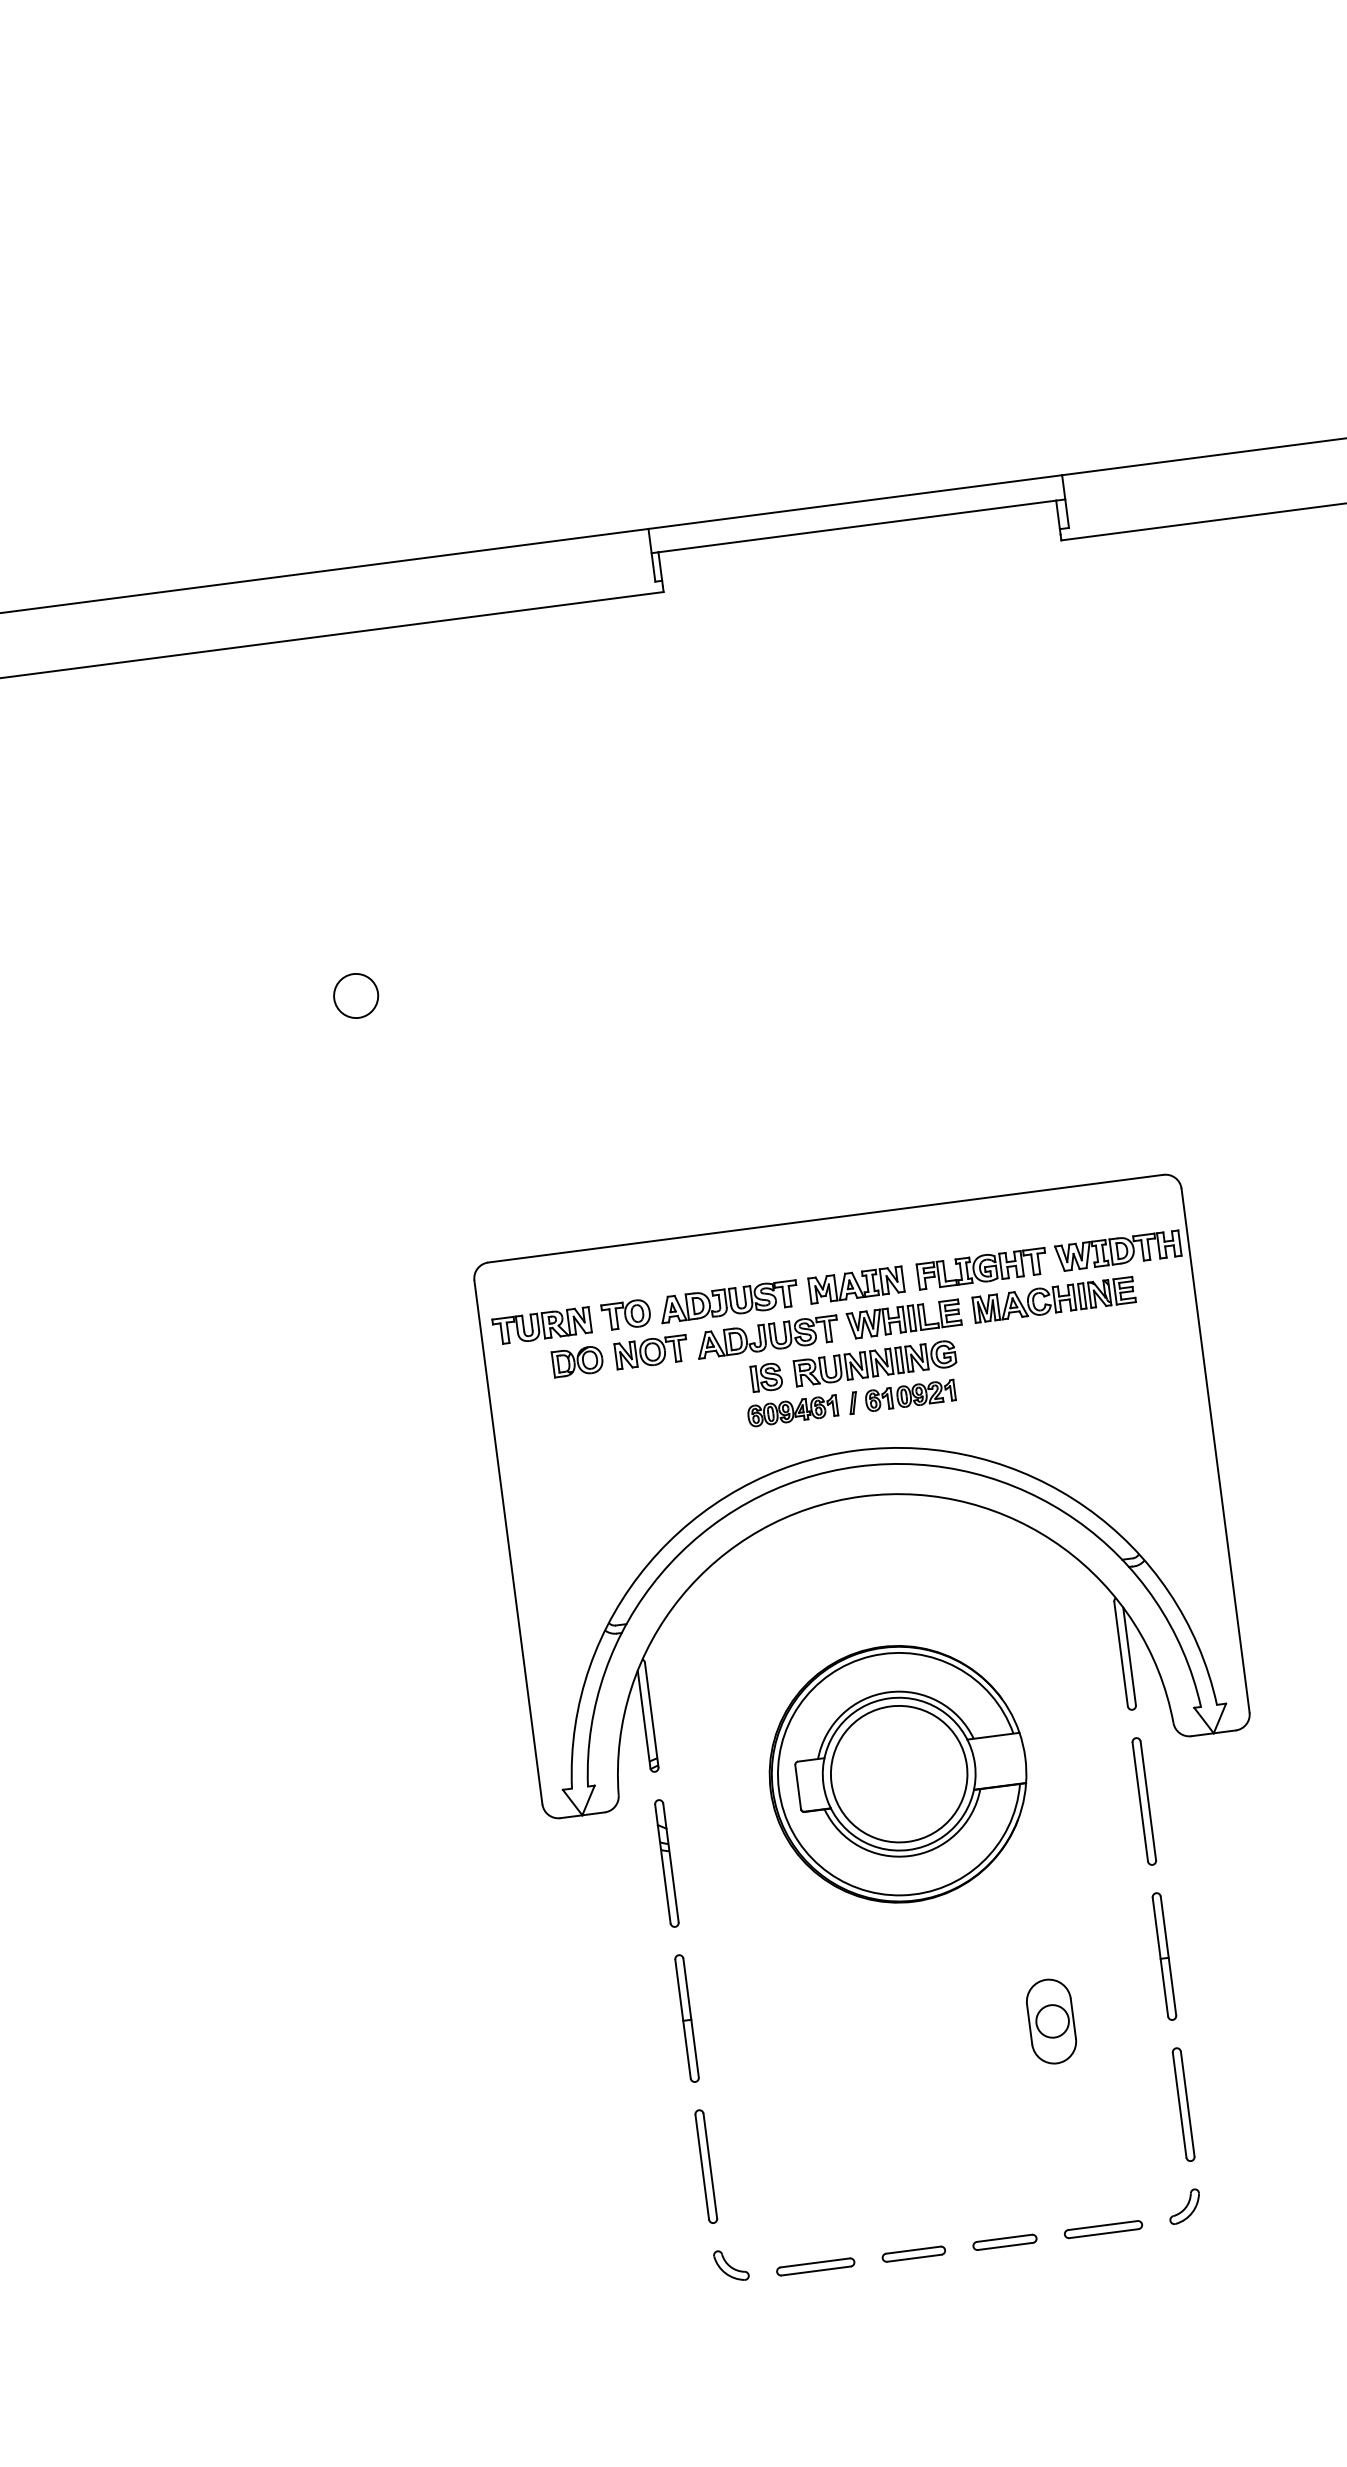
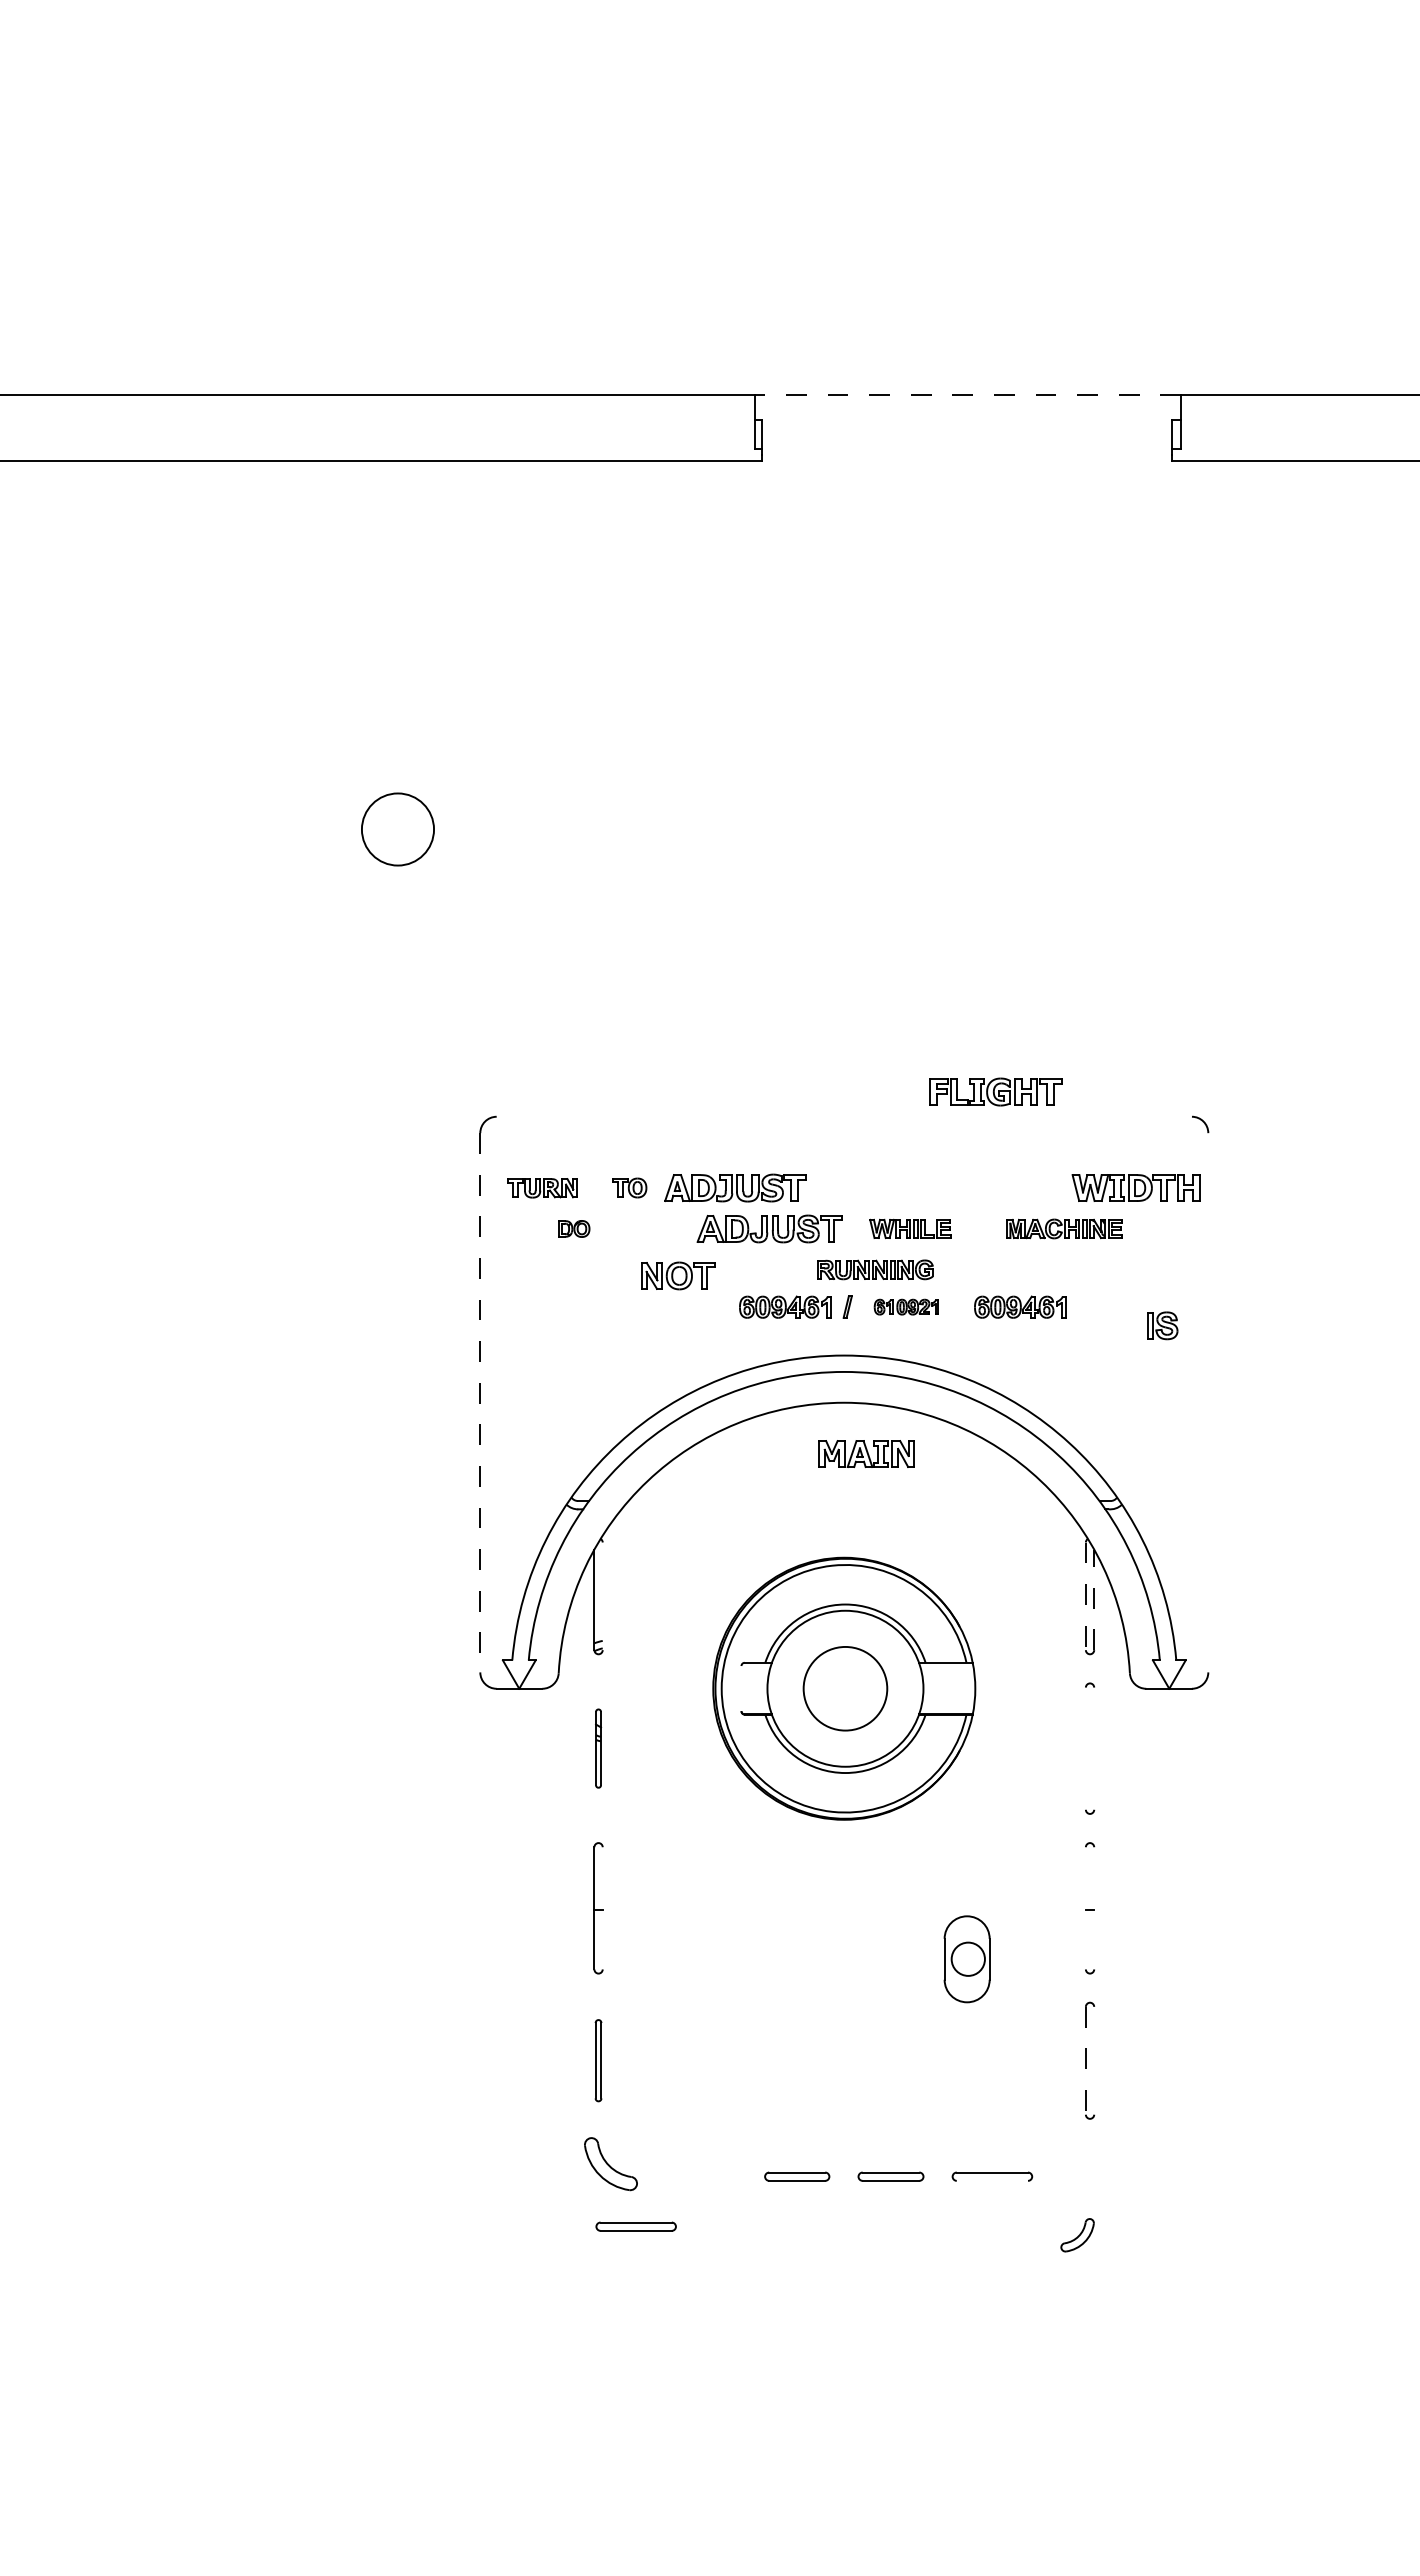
line: (855, 502) -> (968, 395), solid -> dashed
line: (856, 526) -> (966, 420), removed
circle: (355, 996) -> (397, 829), size x1.6
line: (825, 1218) -> (843, 1116), removed
part: (981, 1268) -> (995, 1091), moved
part: (856, 1284) -> (866, 1453), moved
part: (1053, 1299) -> (1064, 1228), size x0.7
part: (626, 1314) -> (629, 1187), size x0.7
part: (904, 1318) -> (910, 1228), size x0.7
part: (541, 1326) -> (542, 1188), size x0.7
part: (651, 1351) -> (678, 1275), moved
part: (577, 1361) -> (574, 1228), size x0.6
part: (875, 1363) -> (875, 1269), size x0.7
part: (766, 1377) -> (1162, 1325), moved
part: (1020, 1380) -> (1020, 1306), added
part: (910, 1395) -> (906, 1306), size x0.7
line: (1215, 1450) -> (1208, 1402), removed
line: (508, 1542) -> (480, 1402), solid -> dashed
line: (1120, 1654) -> (1085, 1596), solid -> dashed
line: (1129, 1656) -> (1094, 1599), solid -> dashed
line: (651, 1715) -> (602, 1596), removed
circle: (899, 1773) -> (845, 1688), size x0.6
line: (798, 1787) -> (741, 1688), removed
line: (1148, 1800) -> (1094, 1748), removed
line: (1139, 1801) -> (1085, 1748), removed
part: (666, 1863) -> (598, 1748), size x0.6
line: (1168, 1956) -> (1094, 1908), removed
line: (1160, 1957) -> (1085, 1908), removed
line: (690, 2018) -> (602, 1908), removed
line: (1187, 2103) -> (1094, 2060), removed
line: (1179, 2104) -> (1085, 2060), solid -> dashed
part: (706, 2166) -> (598, 2060), size x0.7
part: (1184, 2206) -> (1077, 2235), moved
line: (1104, 2233) -> (992, 2180), removed
part: (730, 2265) -> (610, 2164), size x1.6
part: (815, 2266) -> (635, 2226), moved

